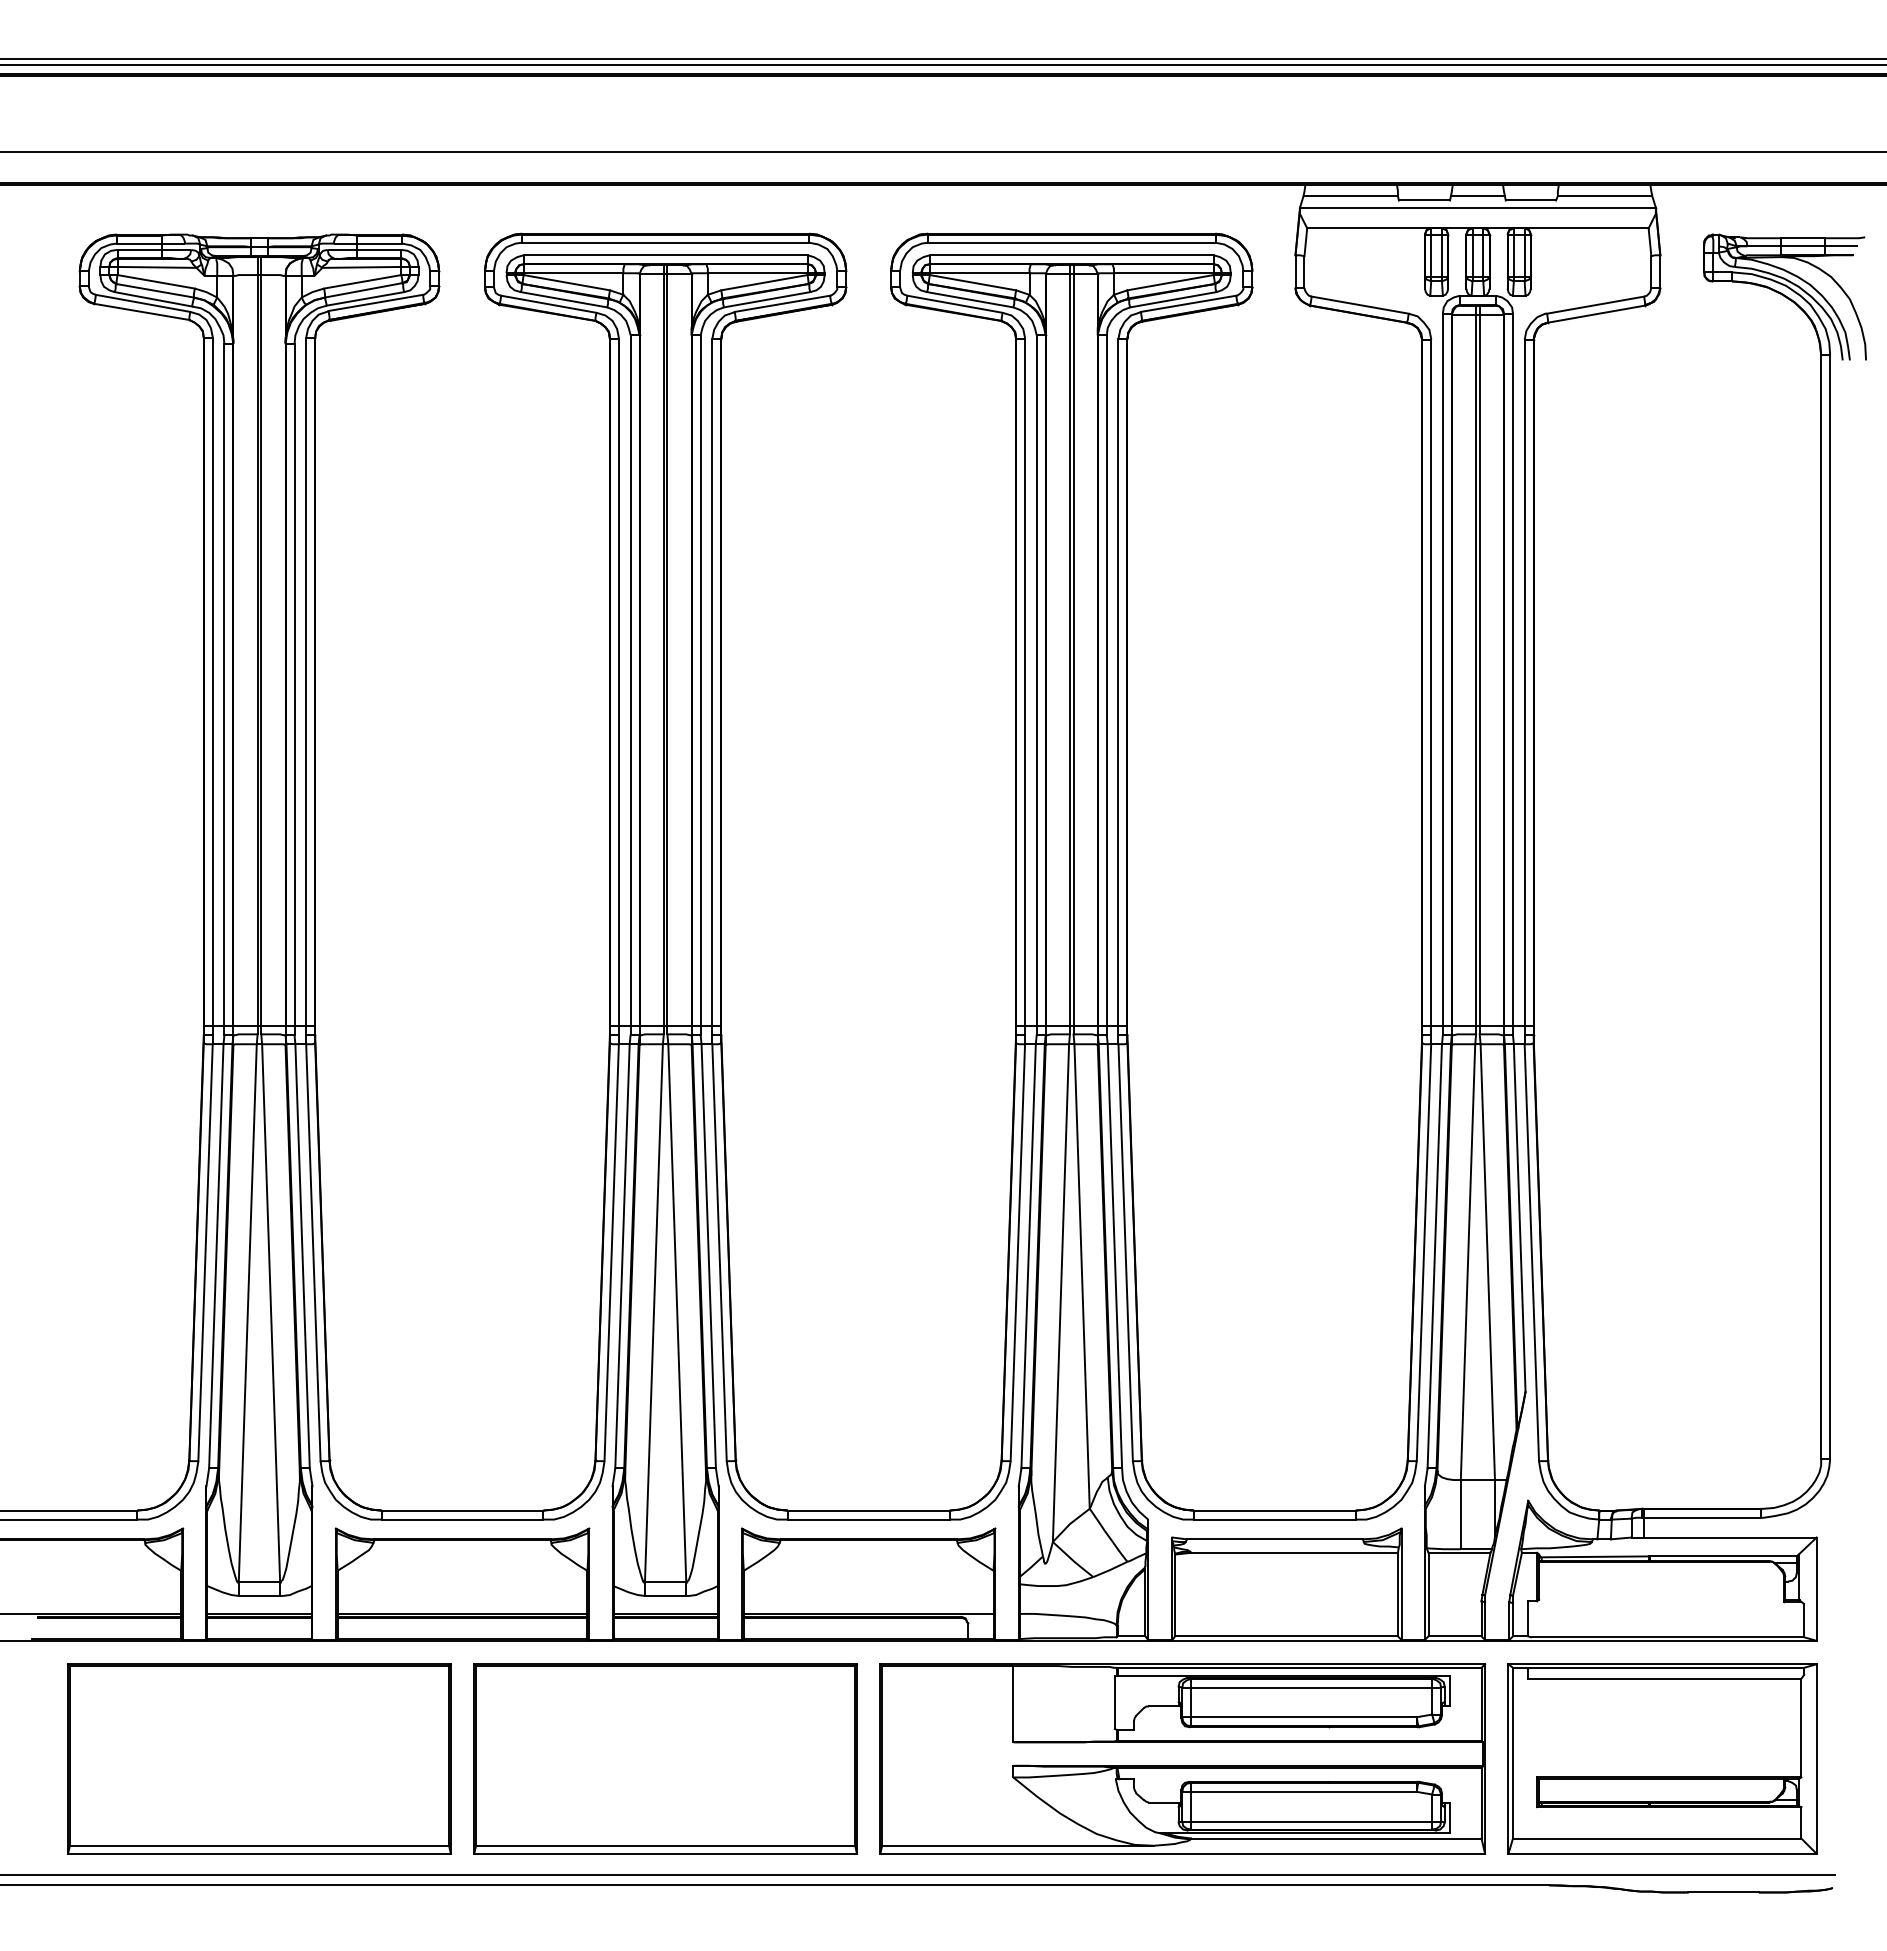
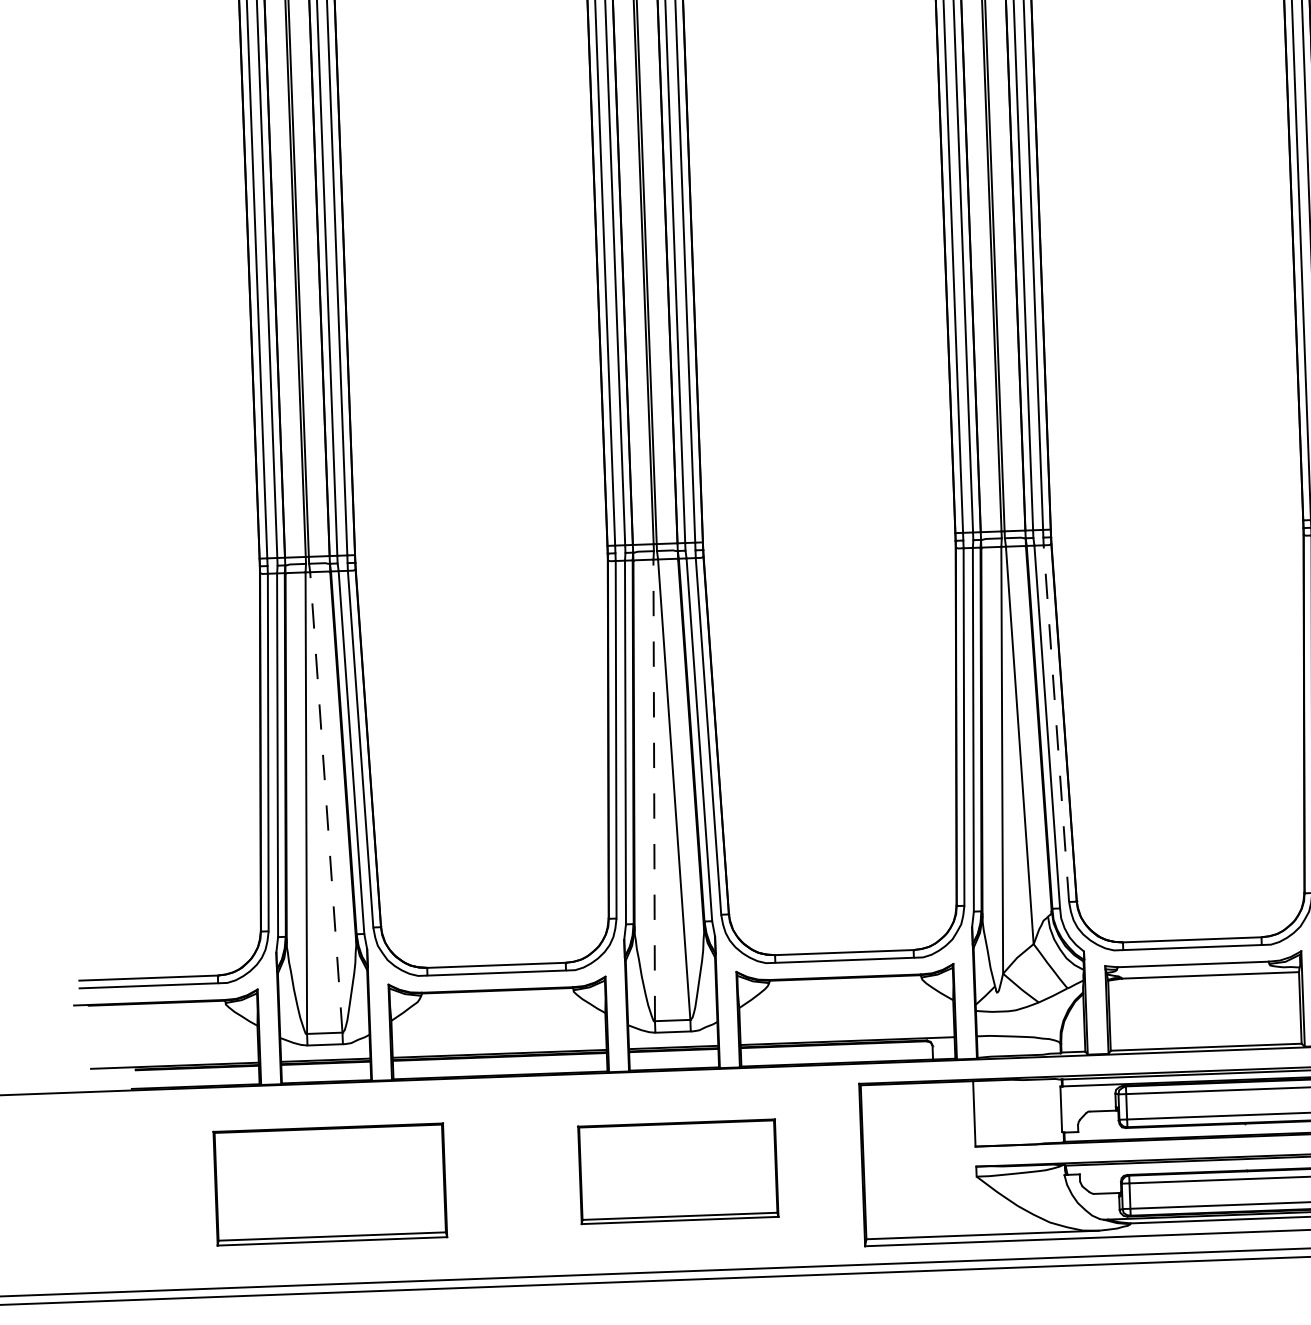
line: (1125, 1252) -> (1056, 723), solid -> dashed
line: (271, 1312) -> (326, 801), solid -> dashed
line: (653, 1312) -> (653, 789), solid -> dashed
part: (259, 1758) -> (330, 1184), size x0.7
part: (665, 1758) -> (678, 1171), size x0.6

